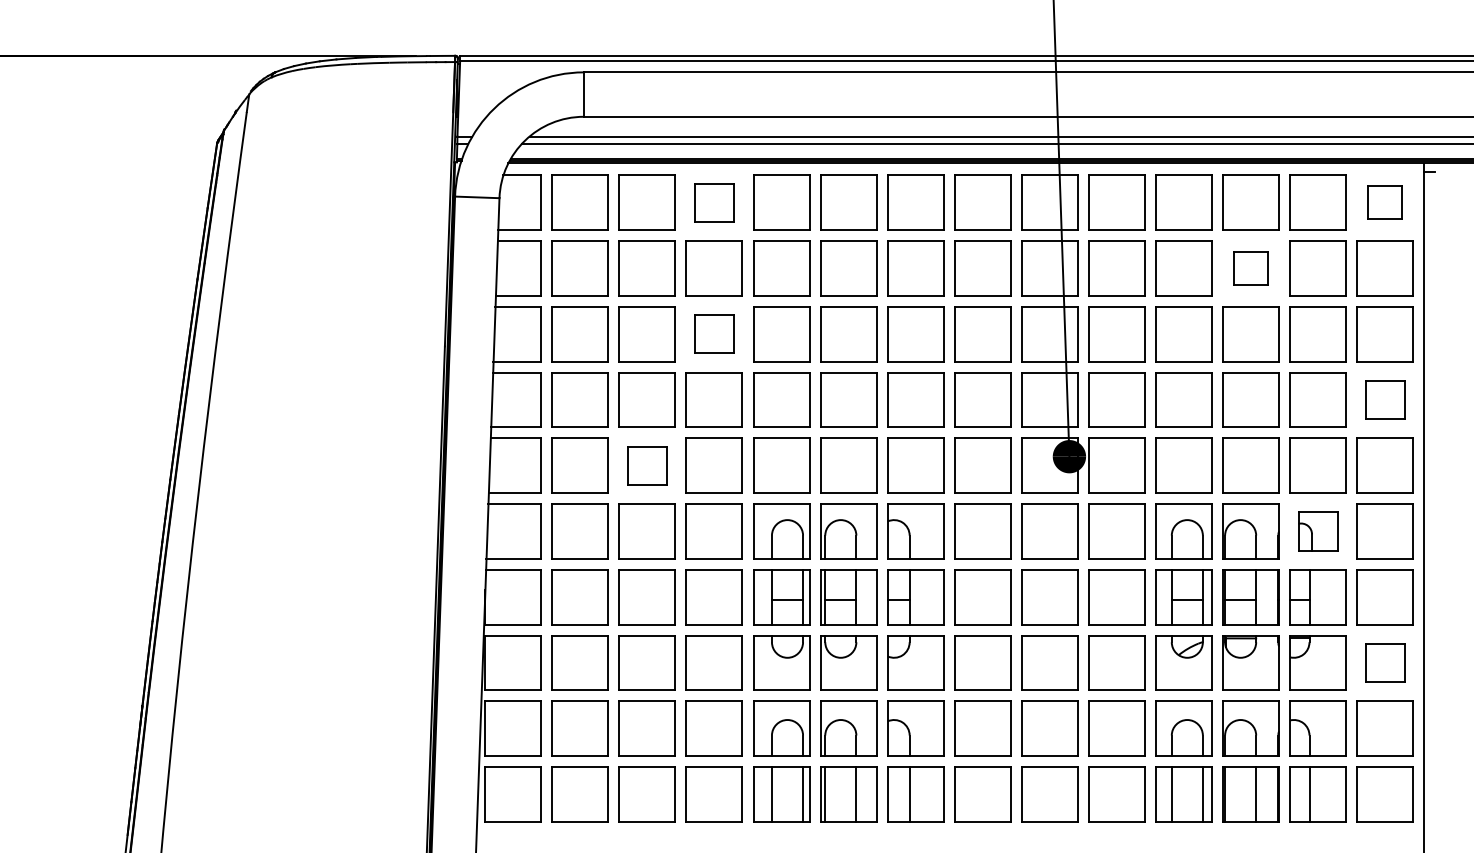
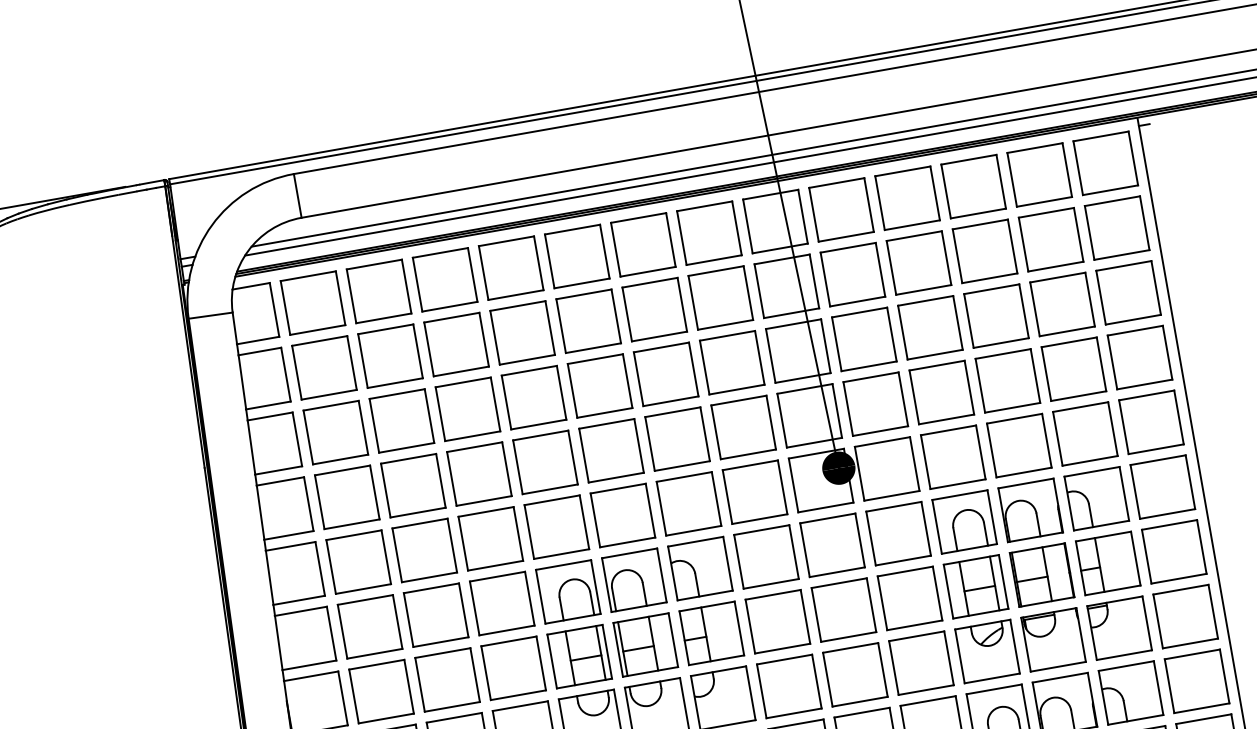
part: (713, 202) -> (444, 279), size x1.43
part: (1384, 202) -> (1104, 163), size x1.67
part: (1250, 268) -> (984, 251), size x1.67
part: (713, 334) -> (467, 409), size x1.43
part: (1384, 399) -> (1139, 357), size x1.43
part: (646, 465) -> (423, 550), size x1.43
part: (1317, 531) -> (1096, 498), size x1.43
part: (1384, 662) -> (1184, 616), size x1.43

